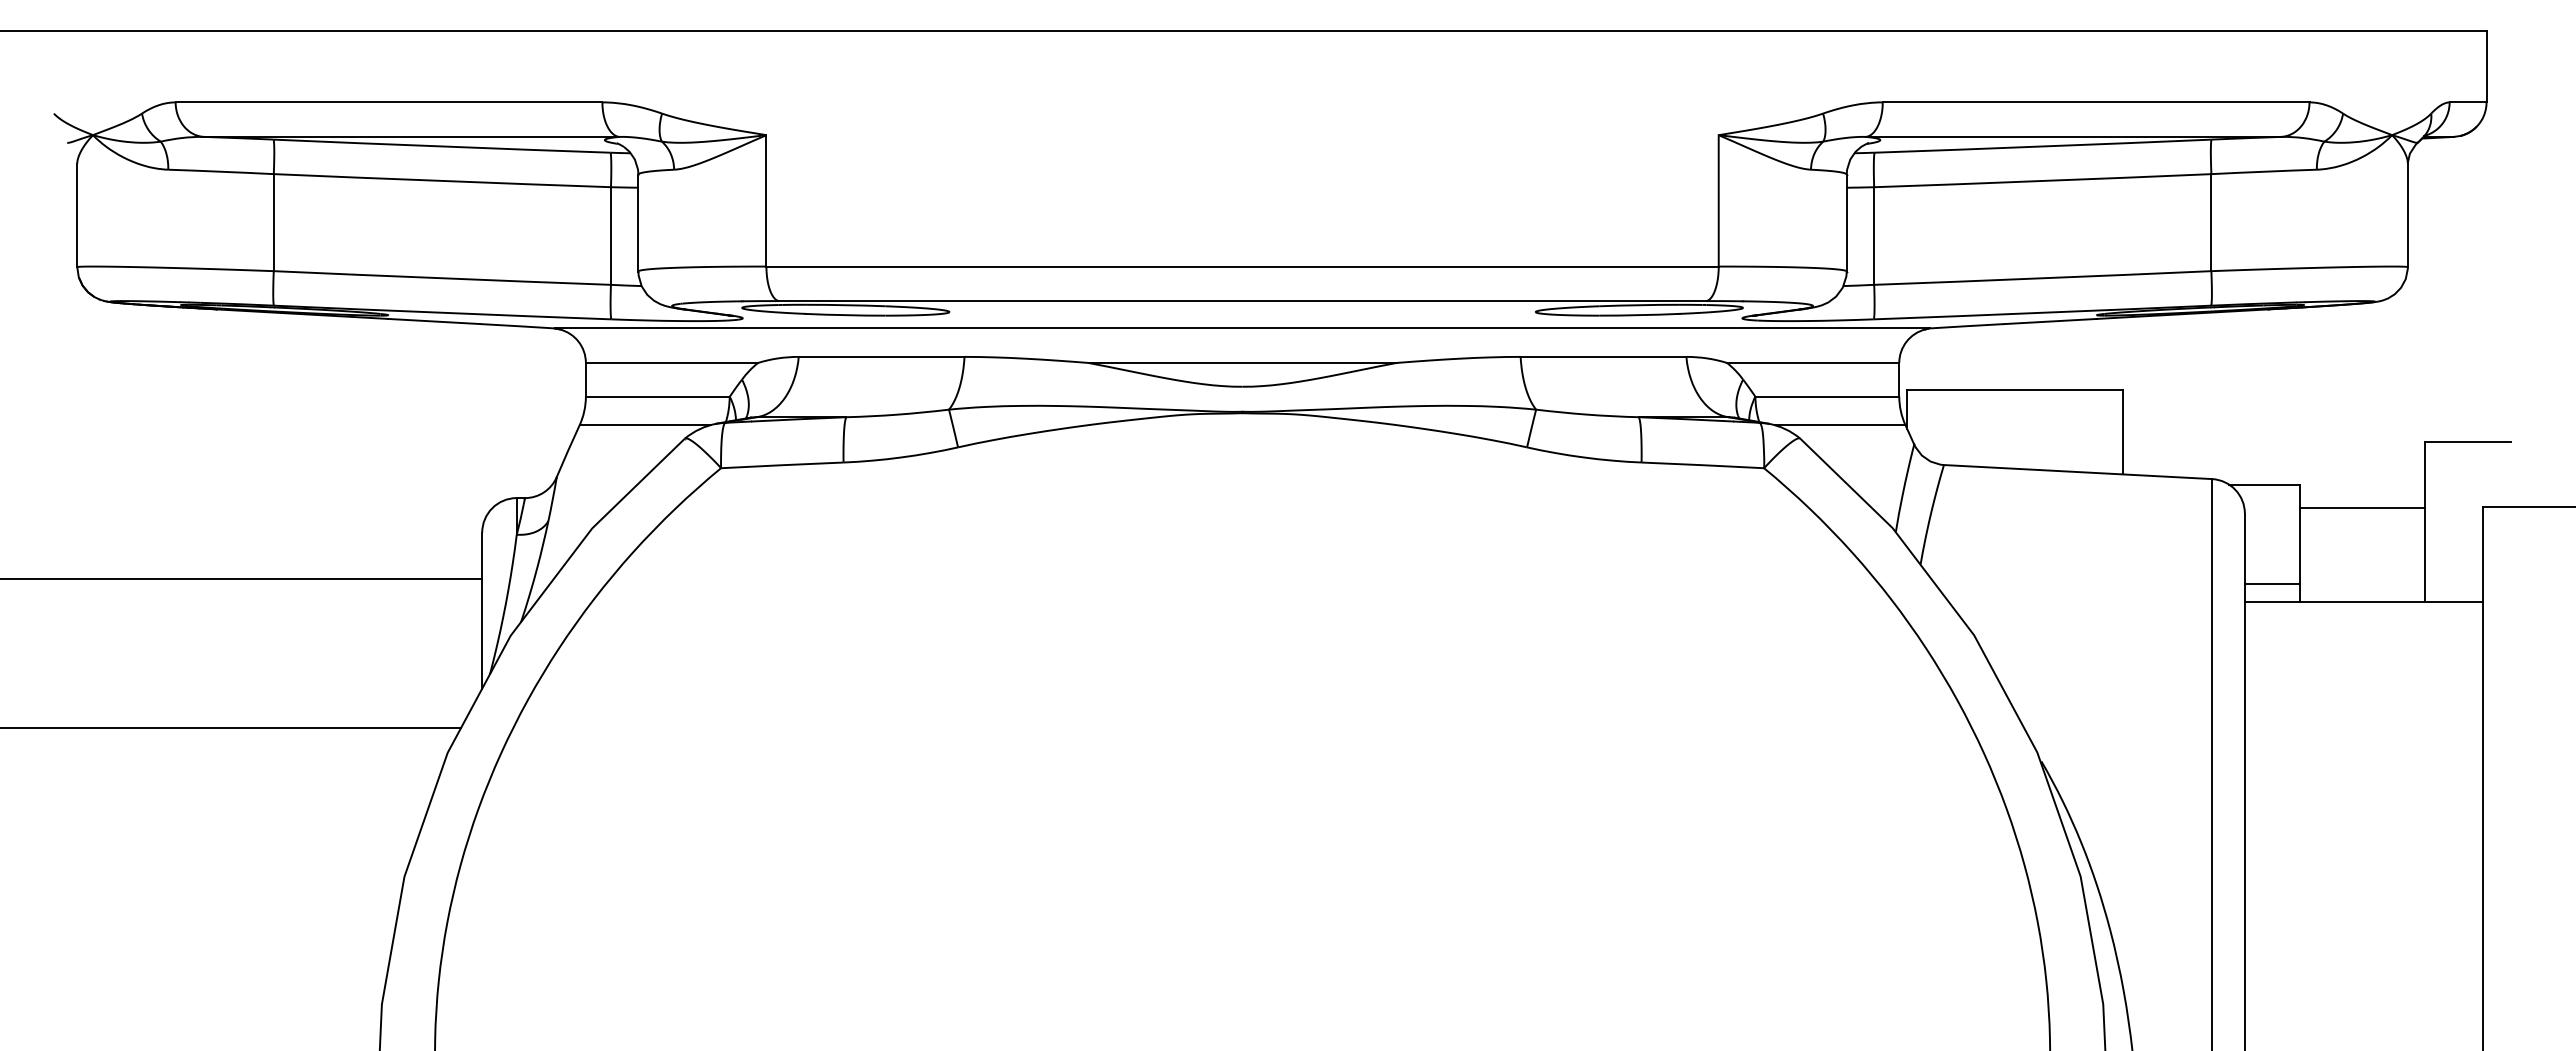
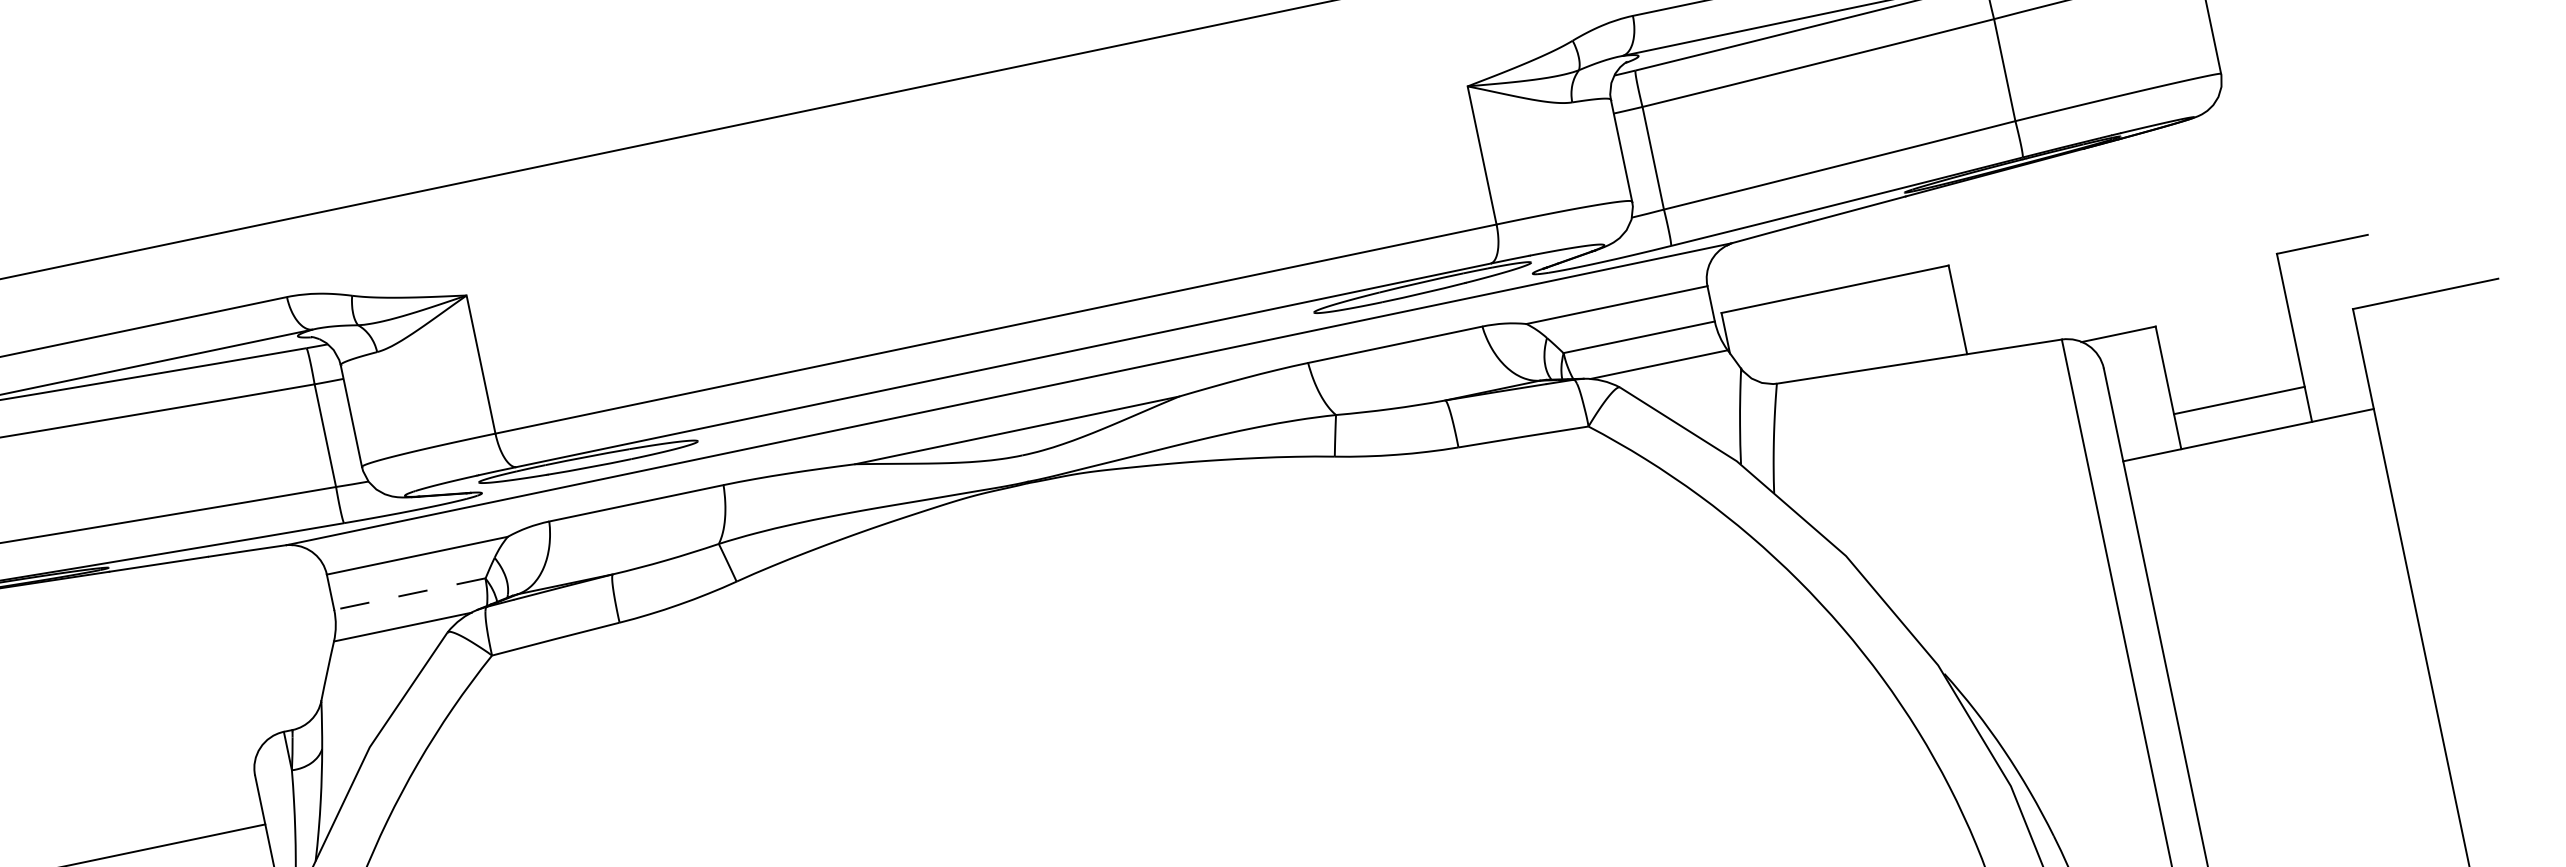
line: (657, 396) -> (409, 594), solid -> dashed
line: (2362, 508) -> (2239, 400), moved
line: (2272, 583) -> (2148, 436), removed

